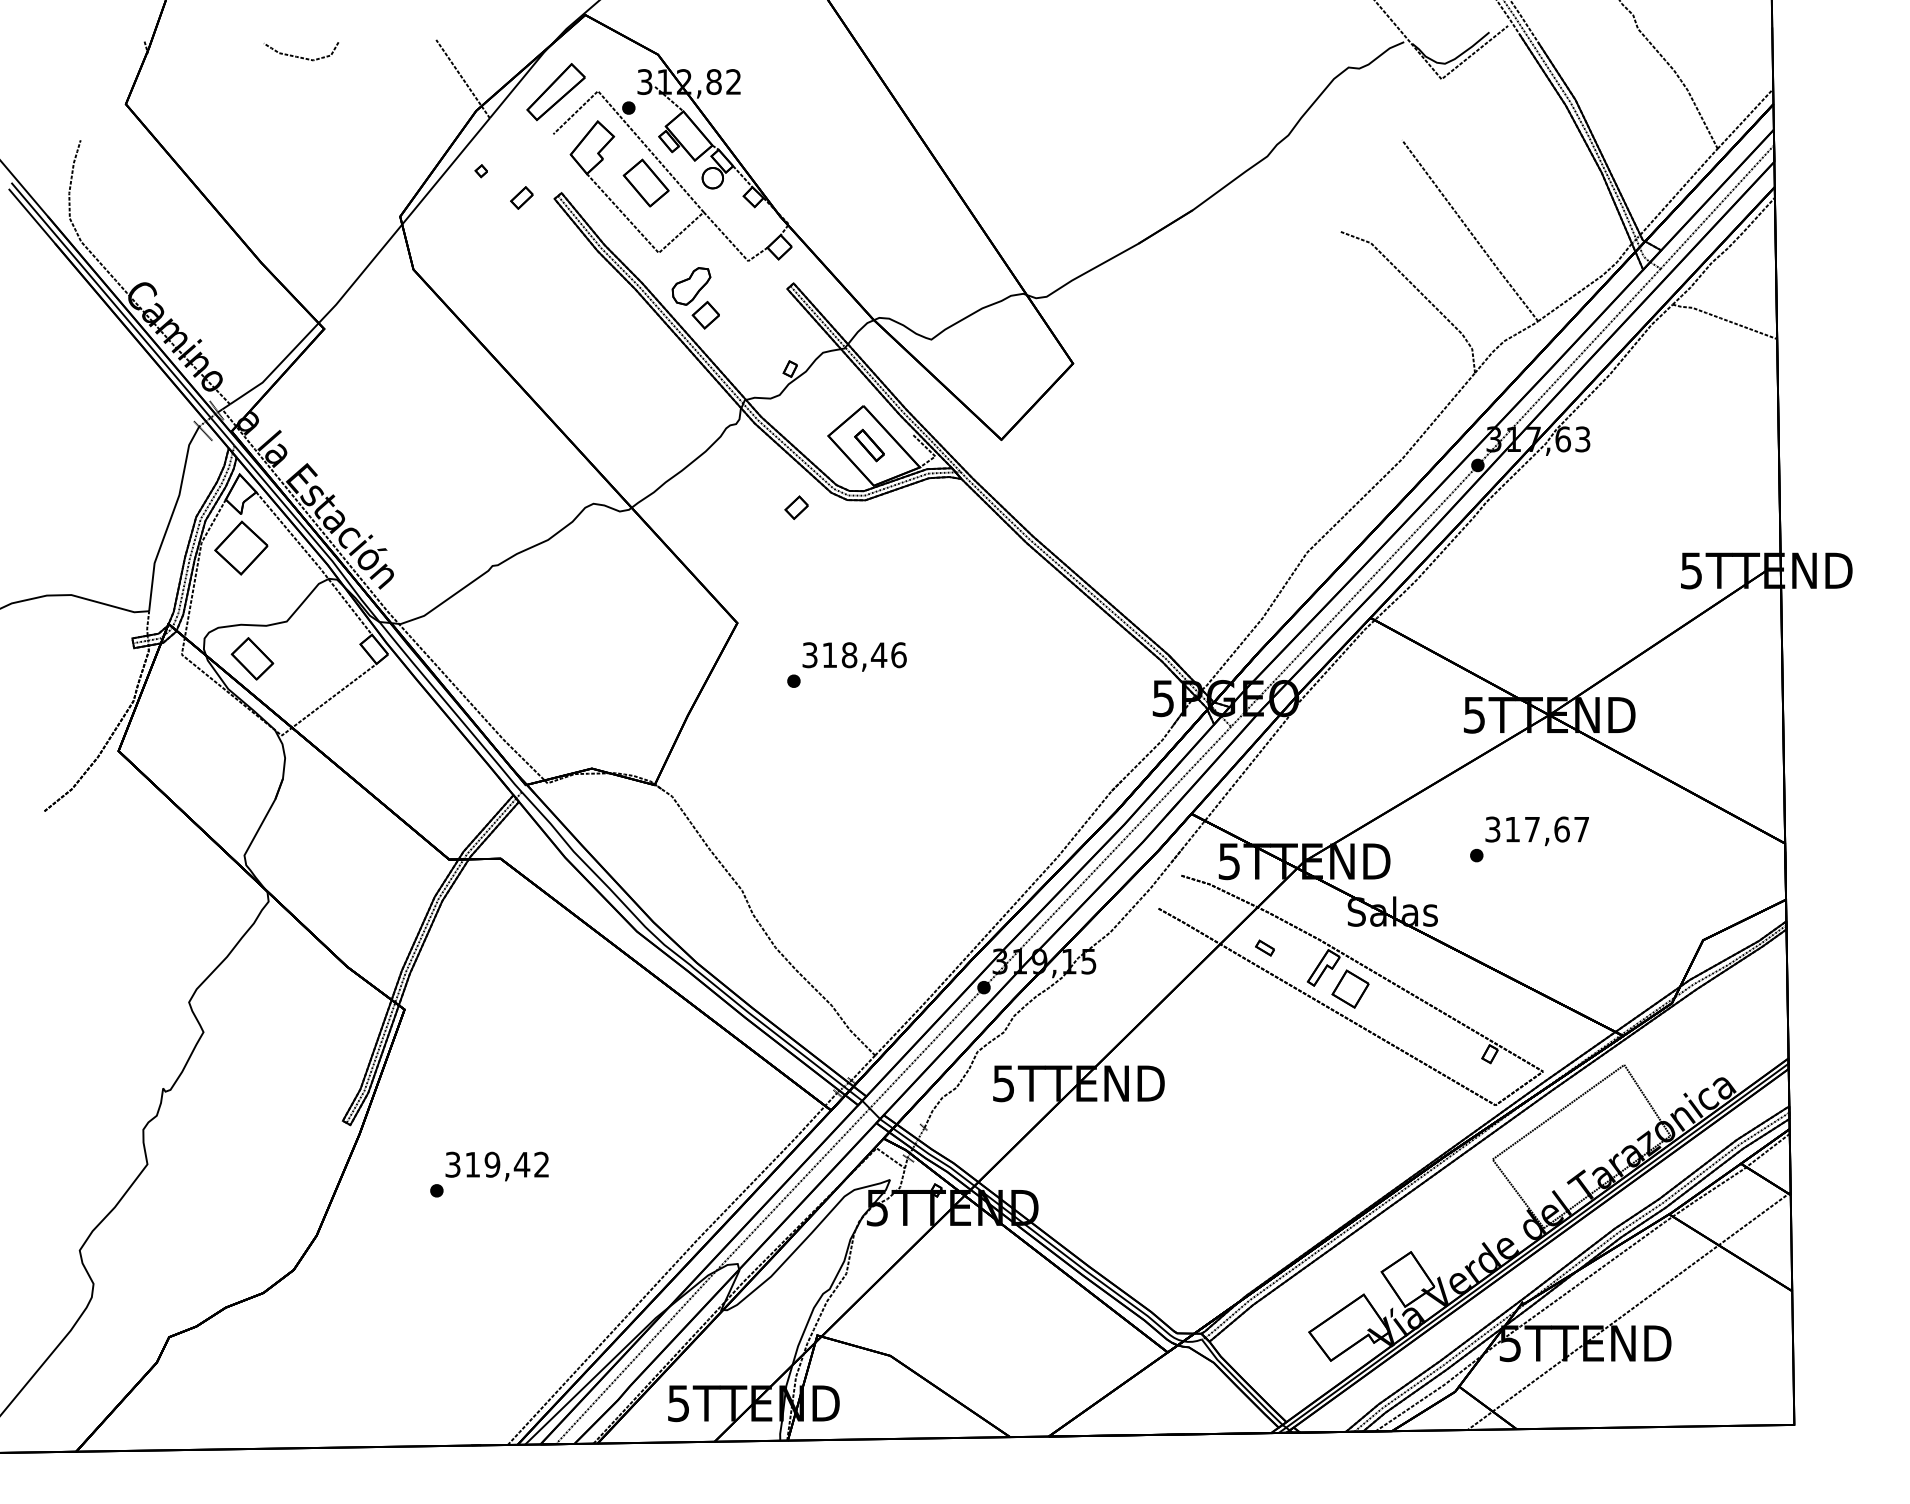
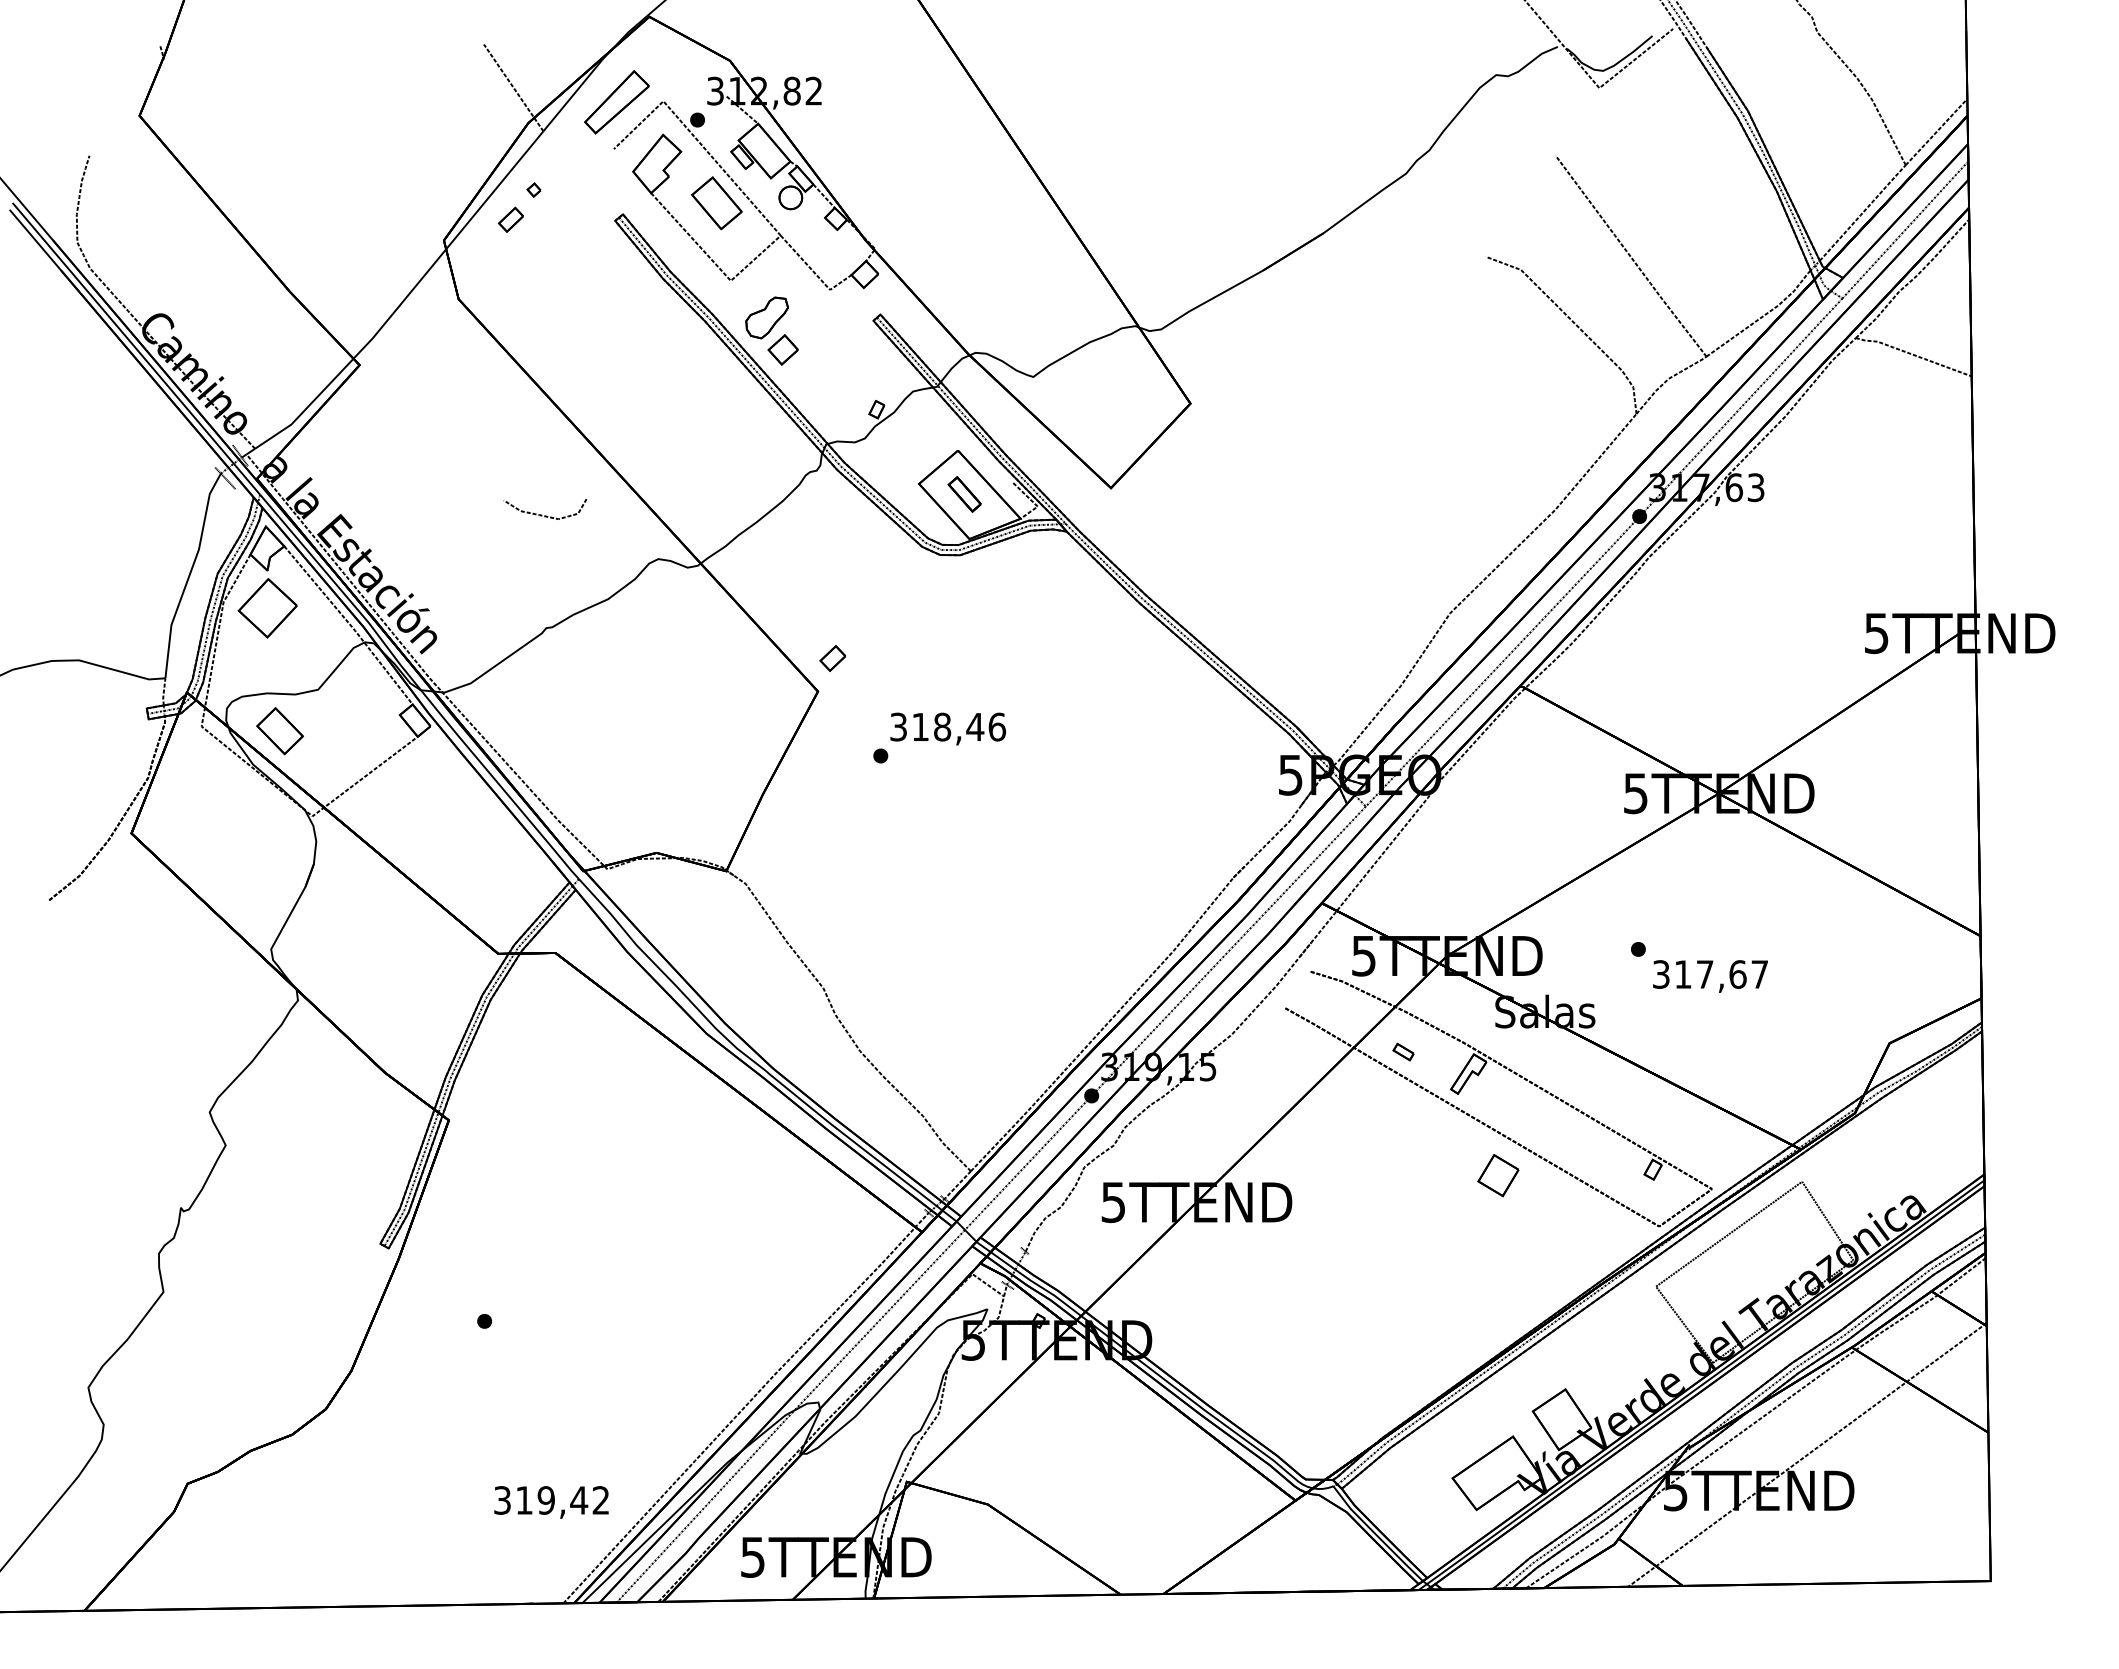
curve: (298, 56) -> (542, 514), moved
part: (521, 197) -> (510, 219), moved
part: (796, 507) -> (832, 658), moved
text: (1537, 831) -> (1710, 976), moved
part: (1350, 989) -> (1498, 1175), moved
text: (497, 1166) -> (551, 1502), moved

